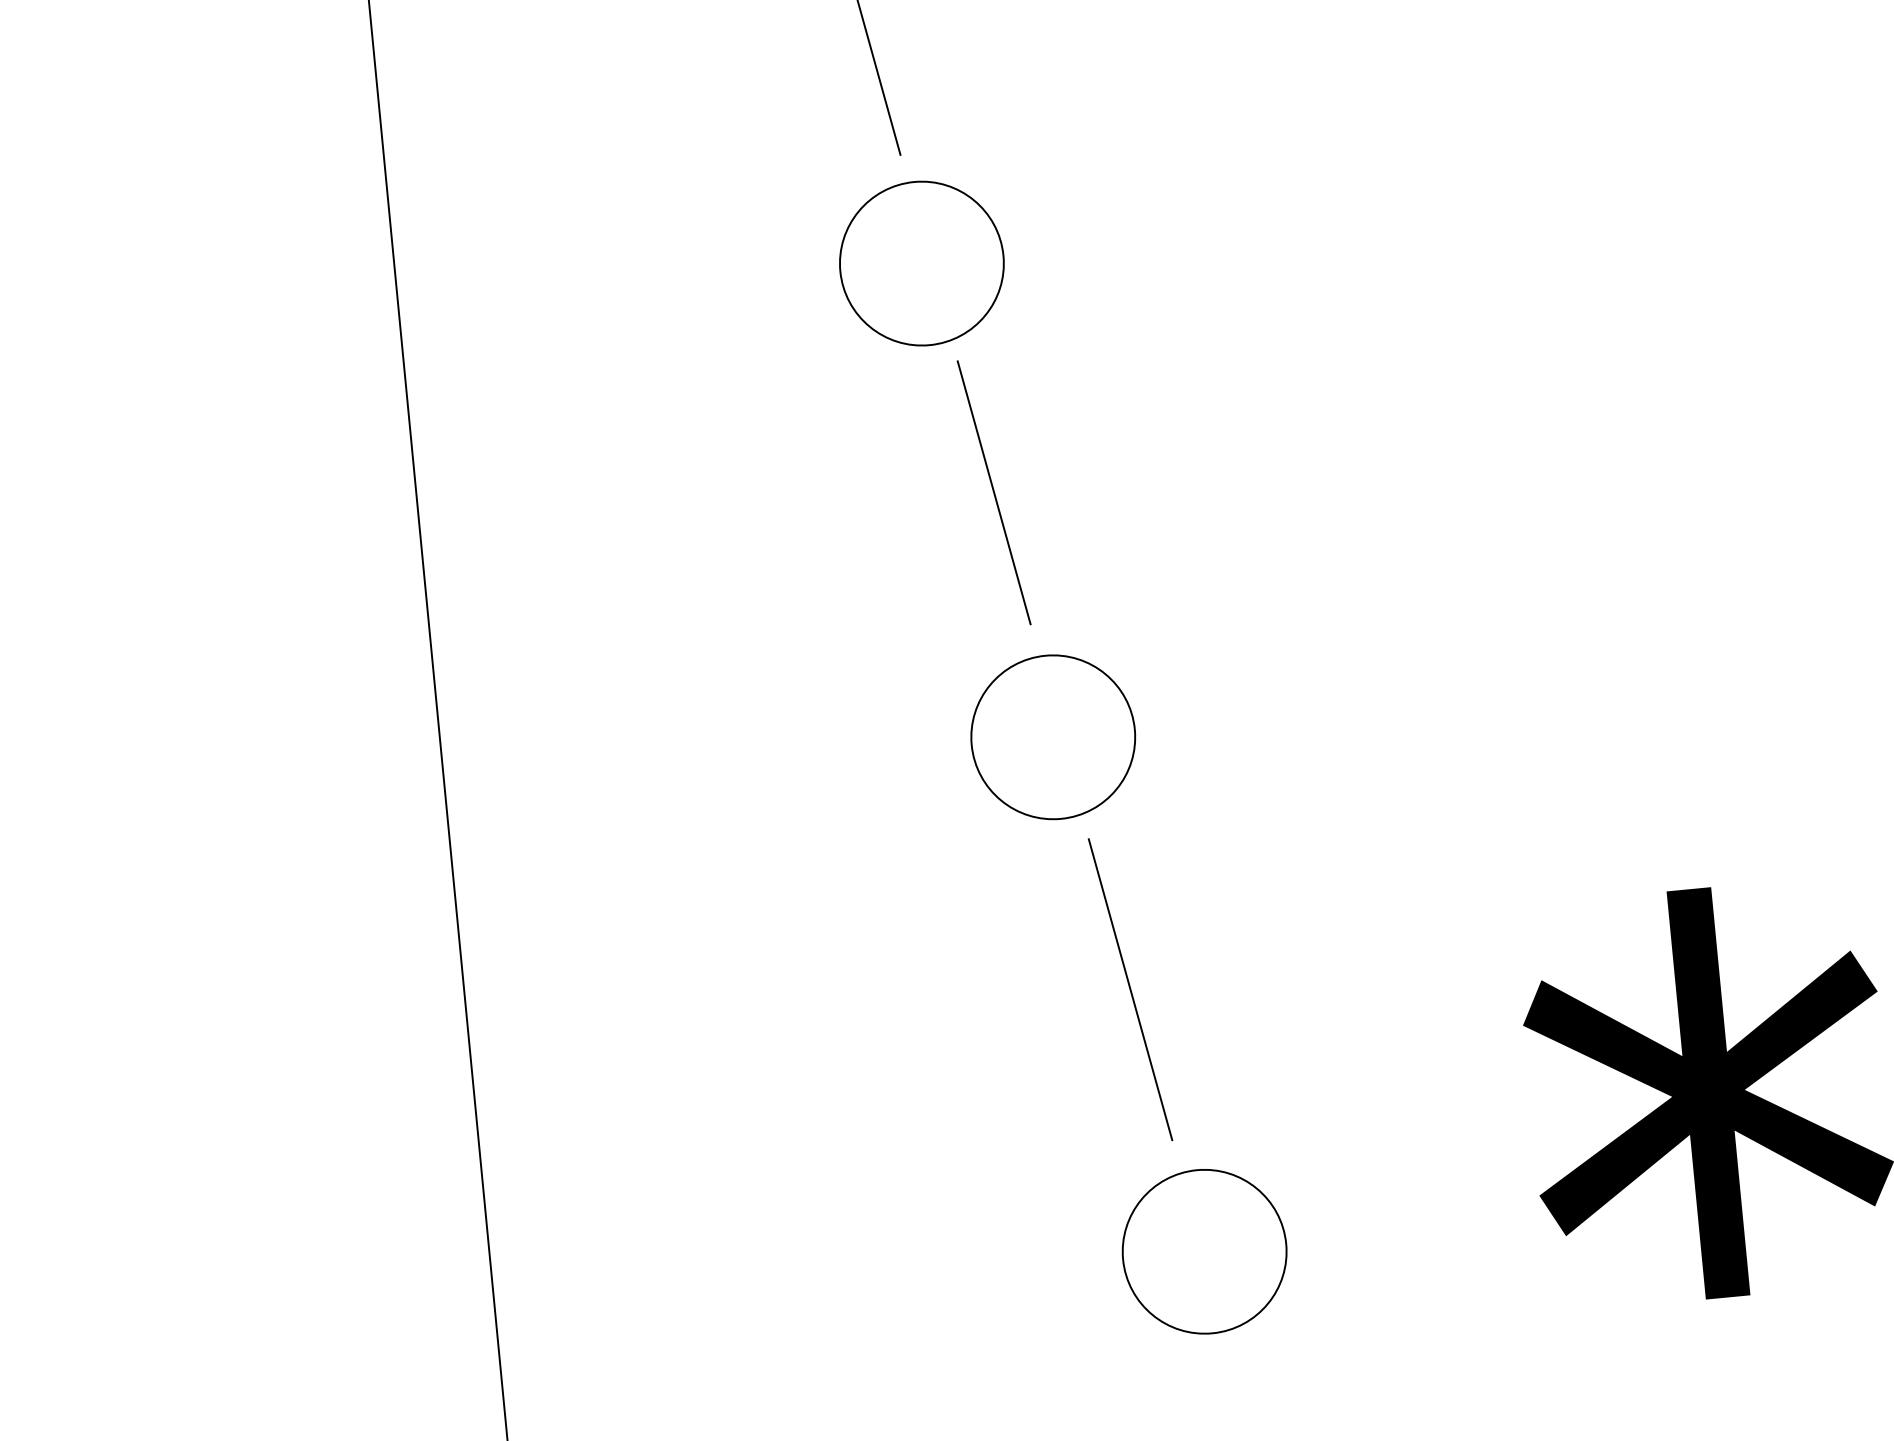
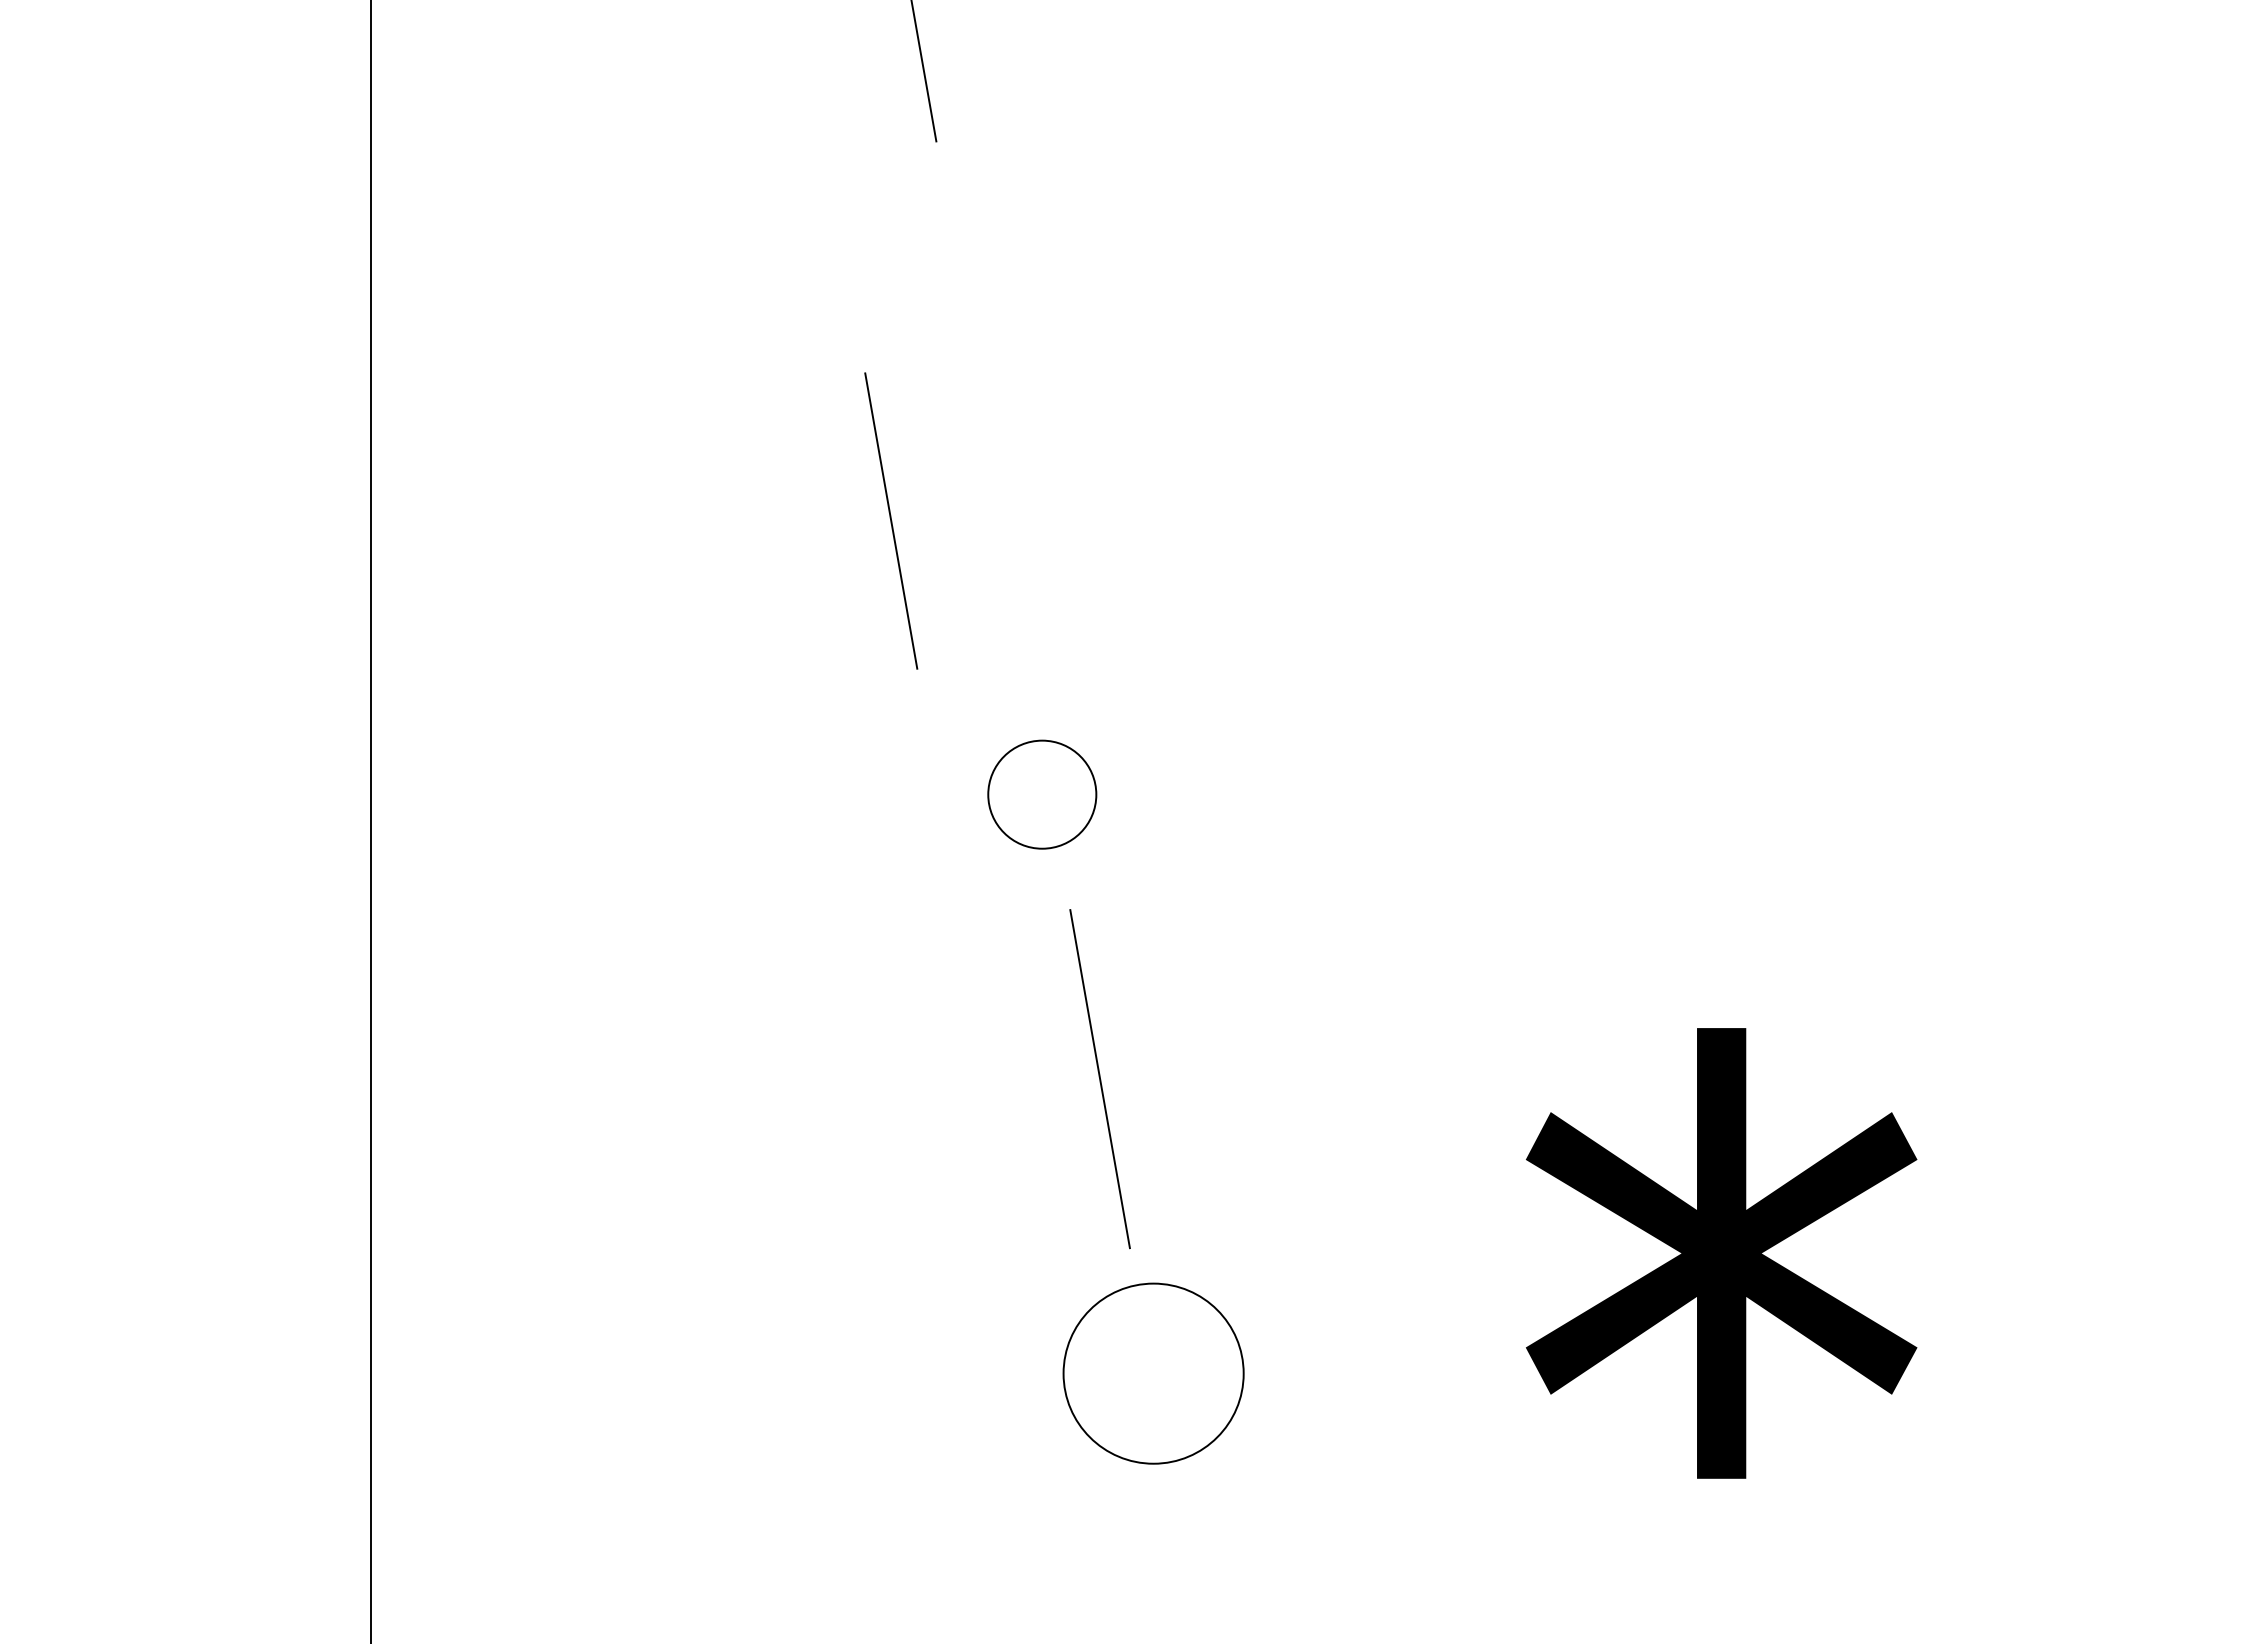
circle: (922, 263) -> (948, 262), removed
line: (994, 492) -> (891, 520), moved
circle: (1053, 737) -> (1042, 794), size x0.6

